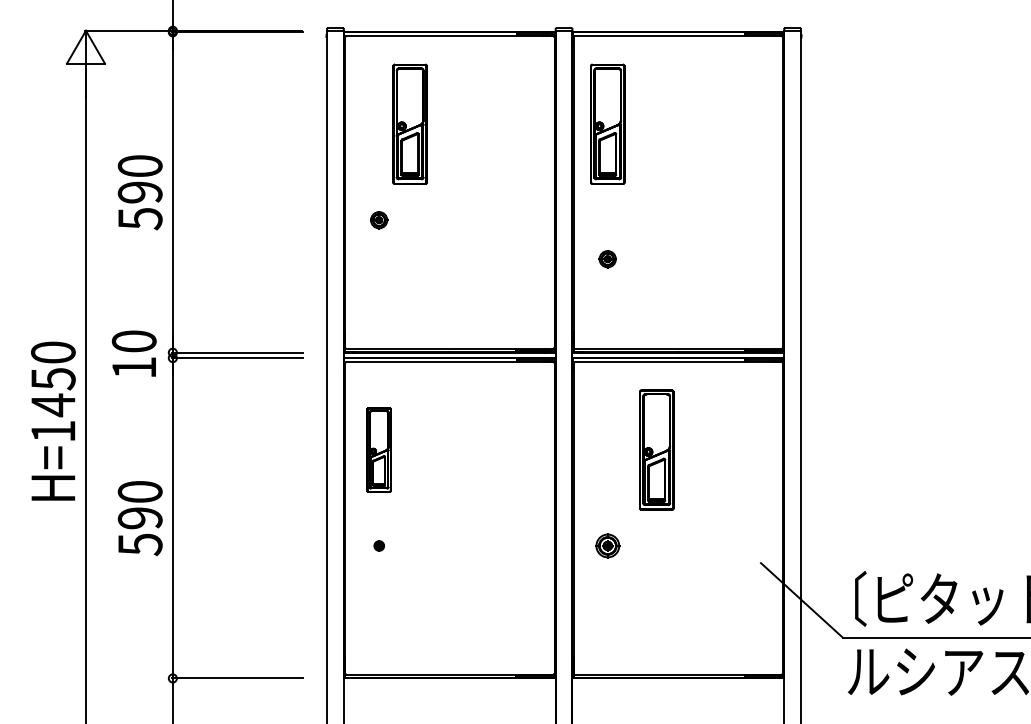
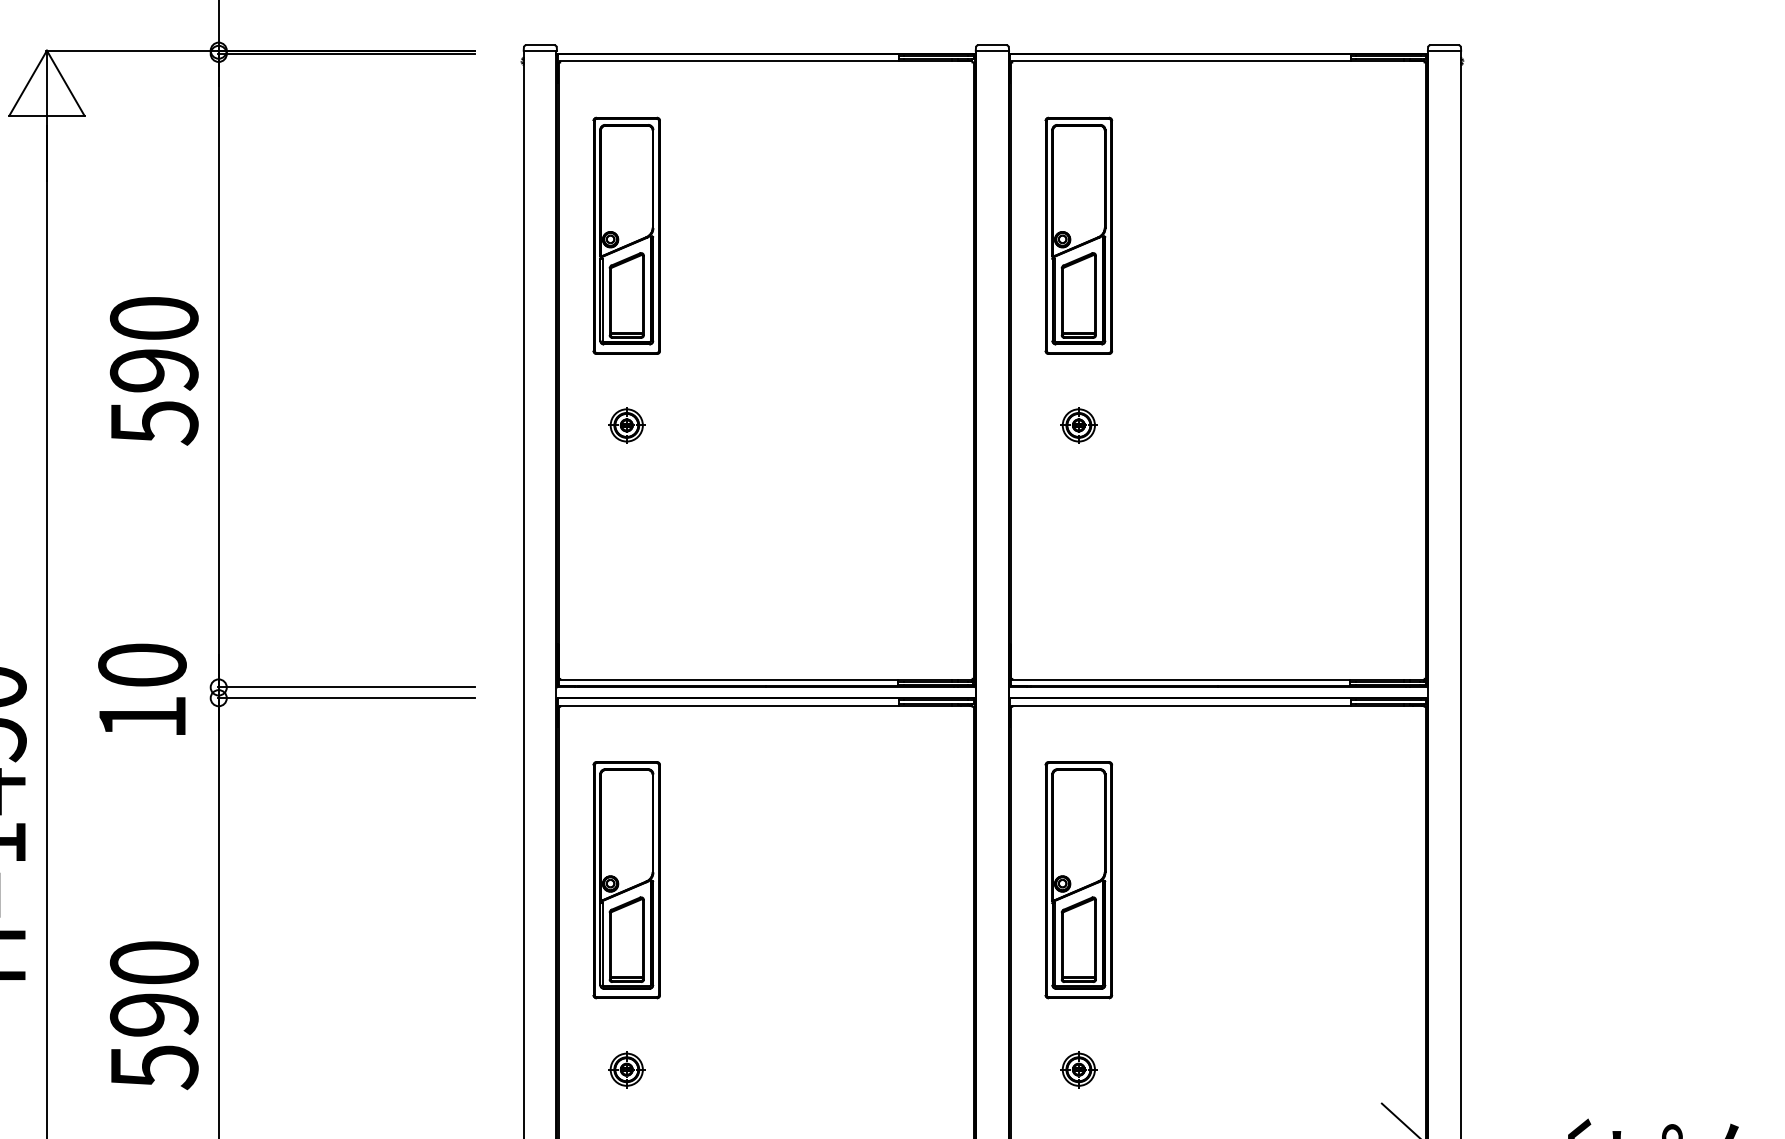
part: (409, 123) -> (625, 234), moved
part: (607, 259) -> (1078, 425), moved
part: (378, 449) -> (625, 878), size x1.43
part: (656, 449) -> (1078, 878), moved
part: (379, 545) -> (627, 1068), size x1.67
part: (607, 545) -> (1078, 1068), size x0.71

